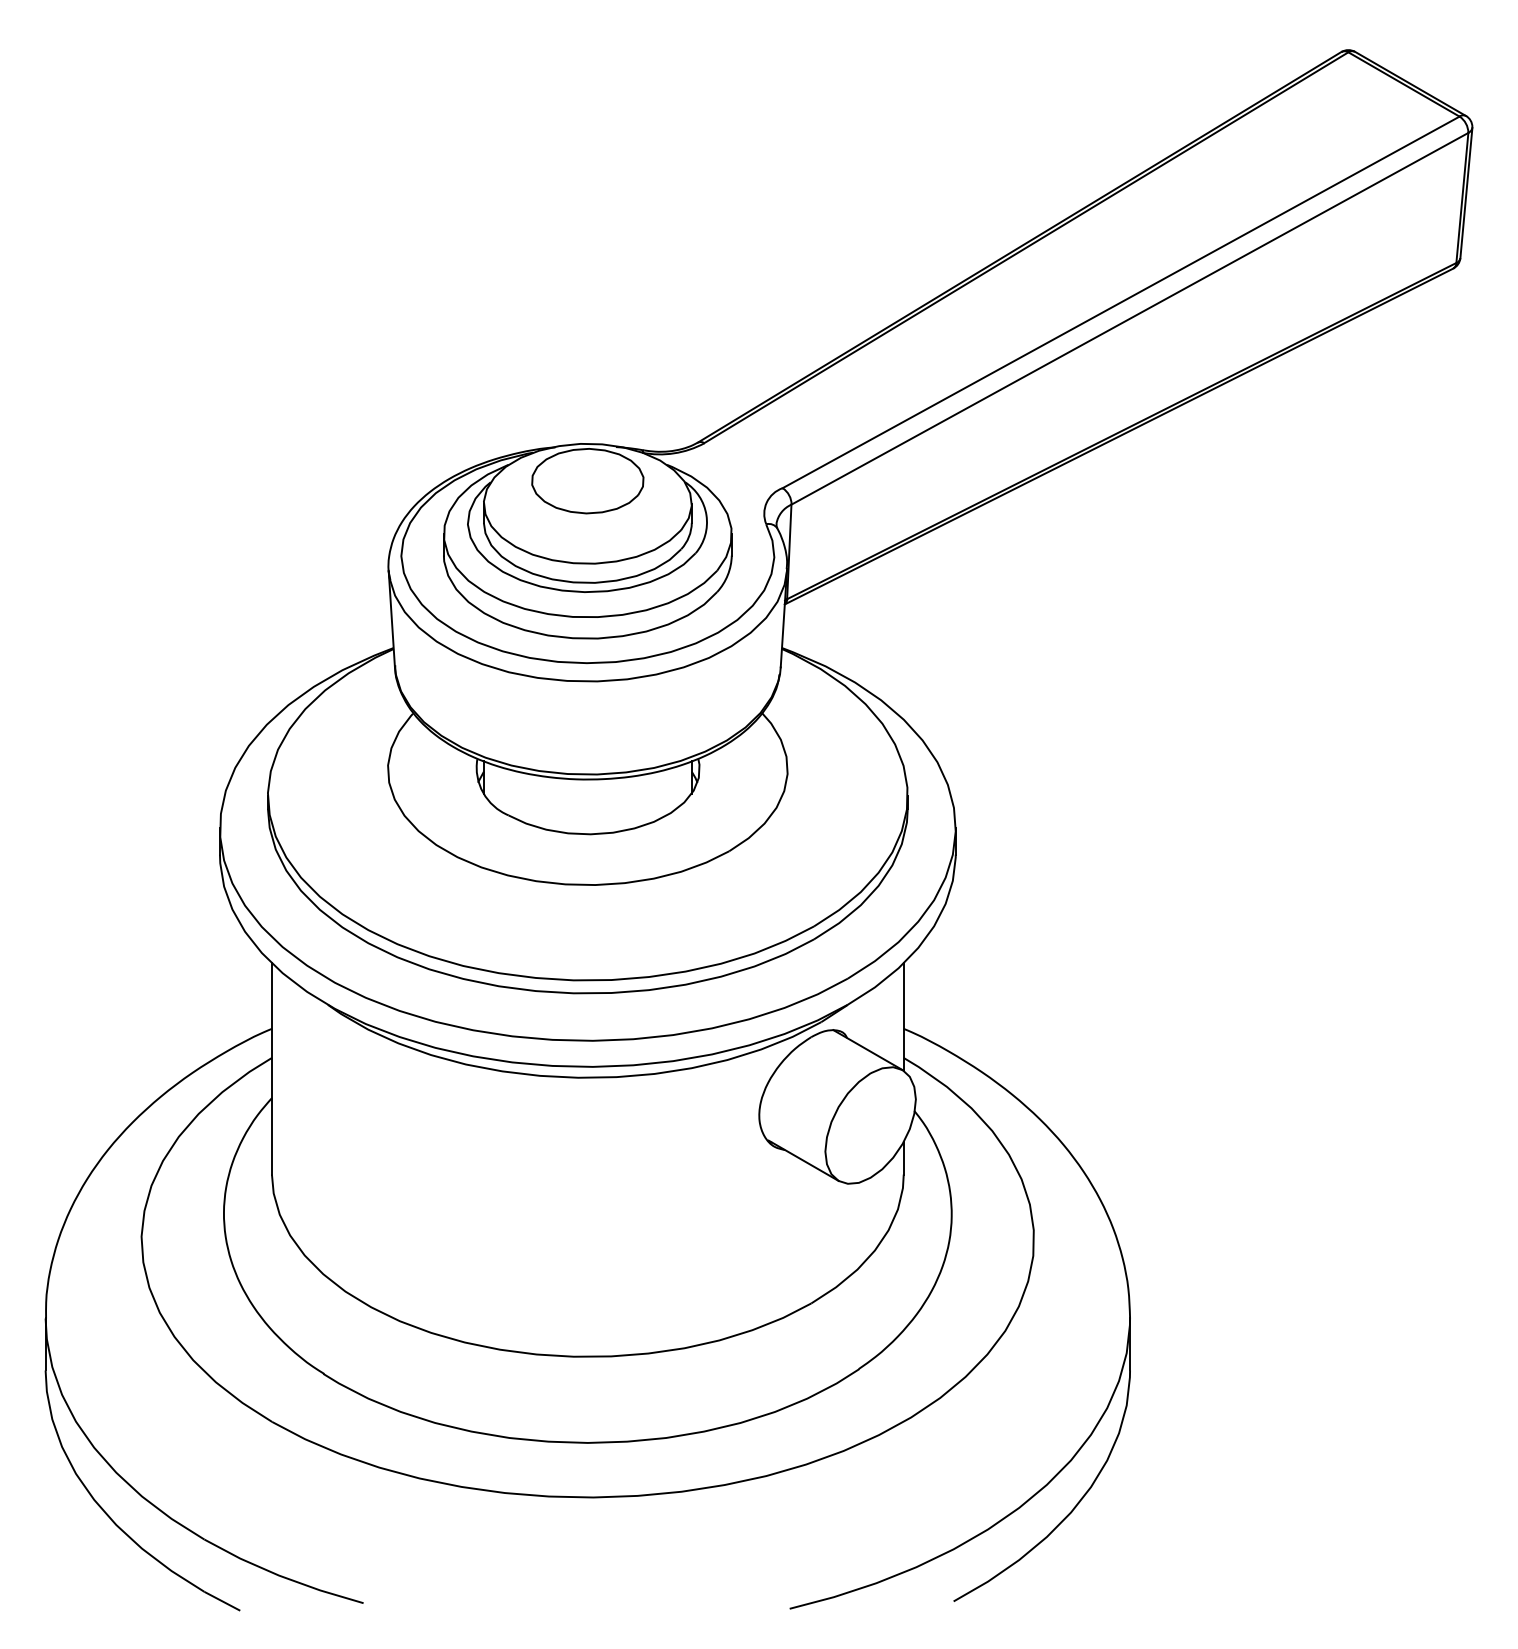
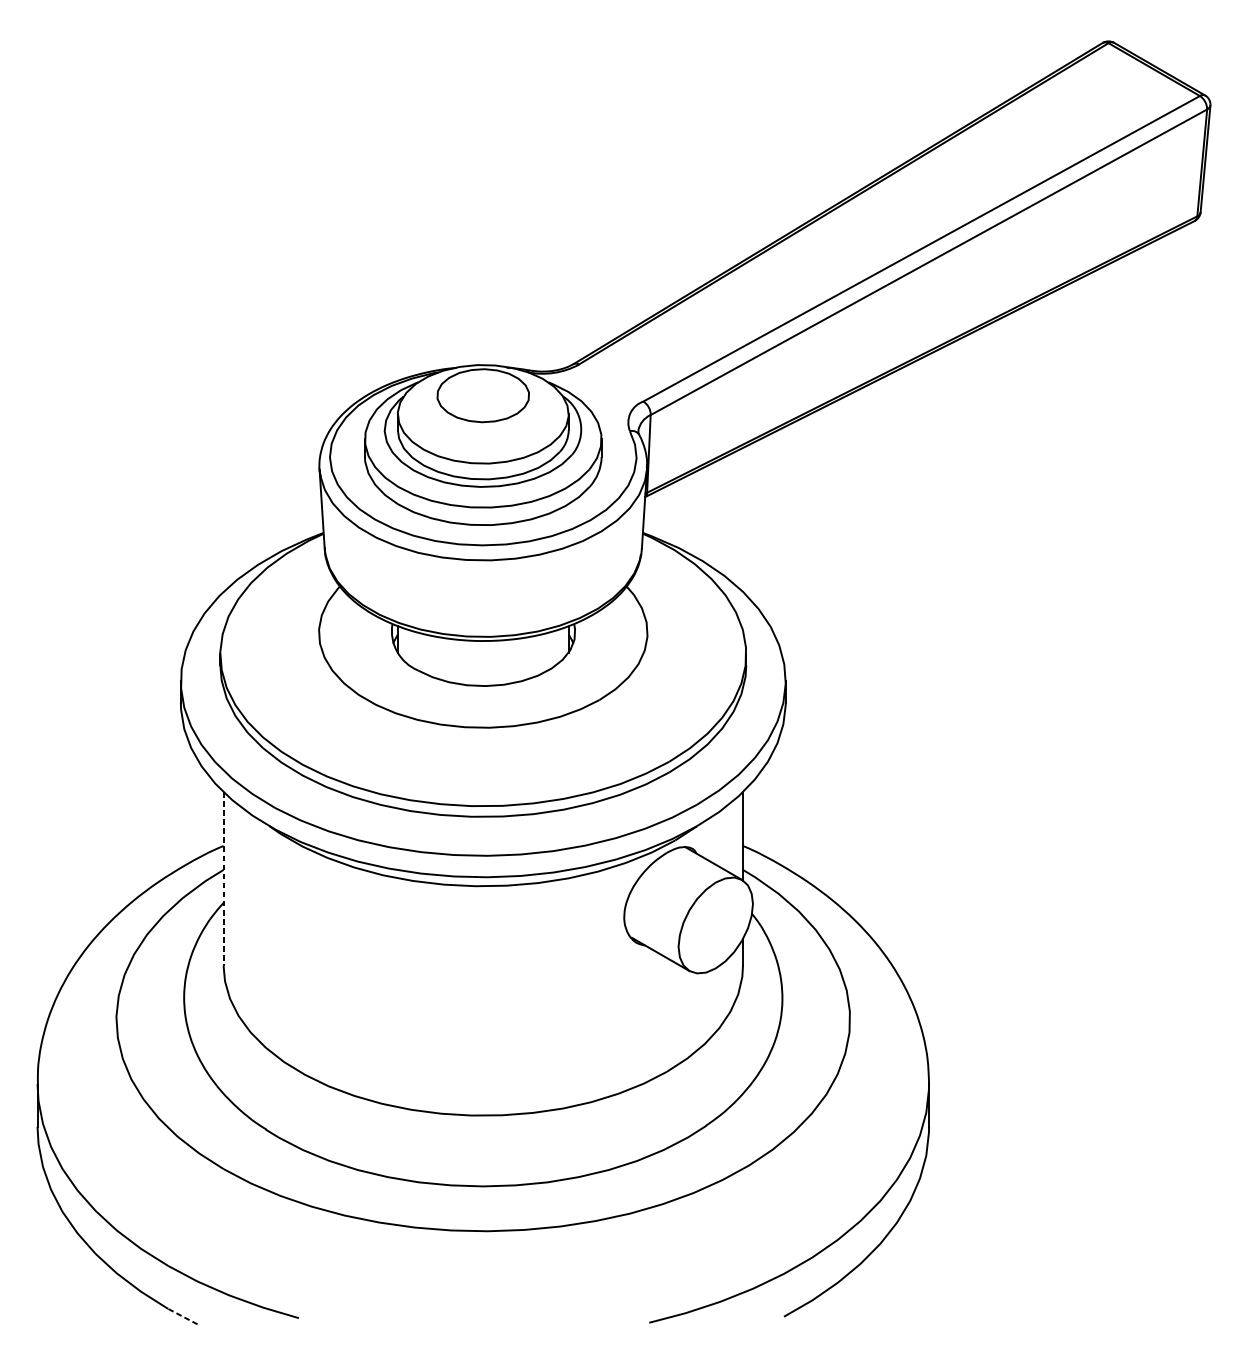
line: (271, 1068) -> (223, 878), solid -> dashed
line: (221, 1601) -> (182, 1316), solid -> dashed

